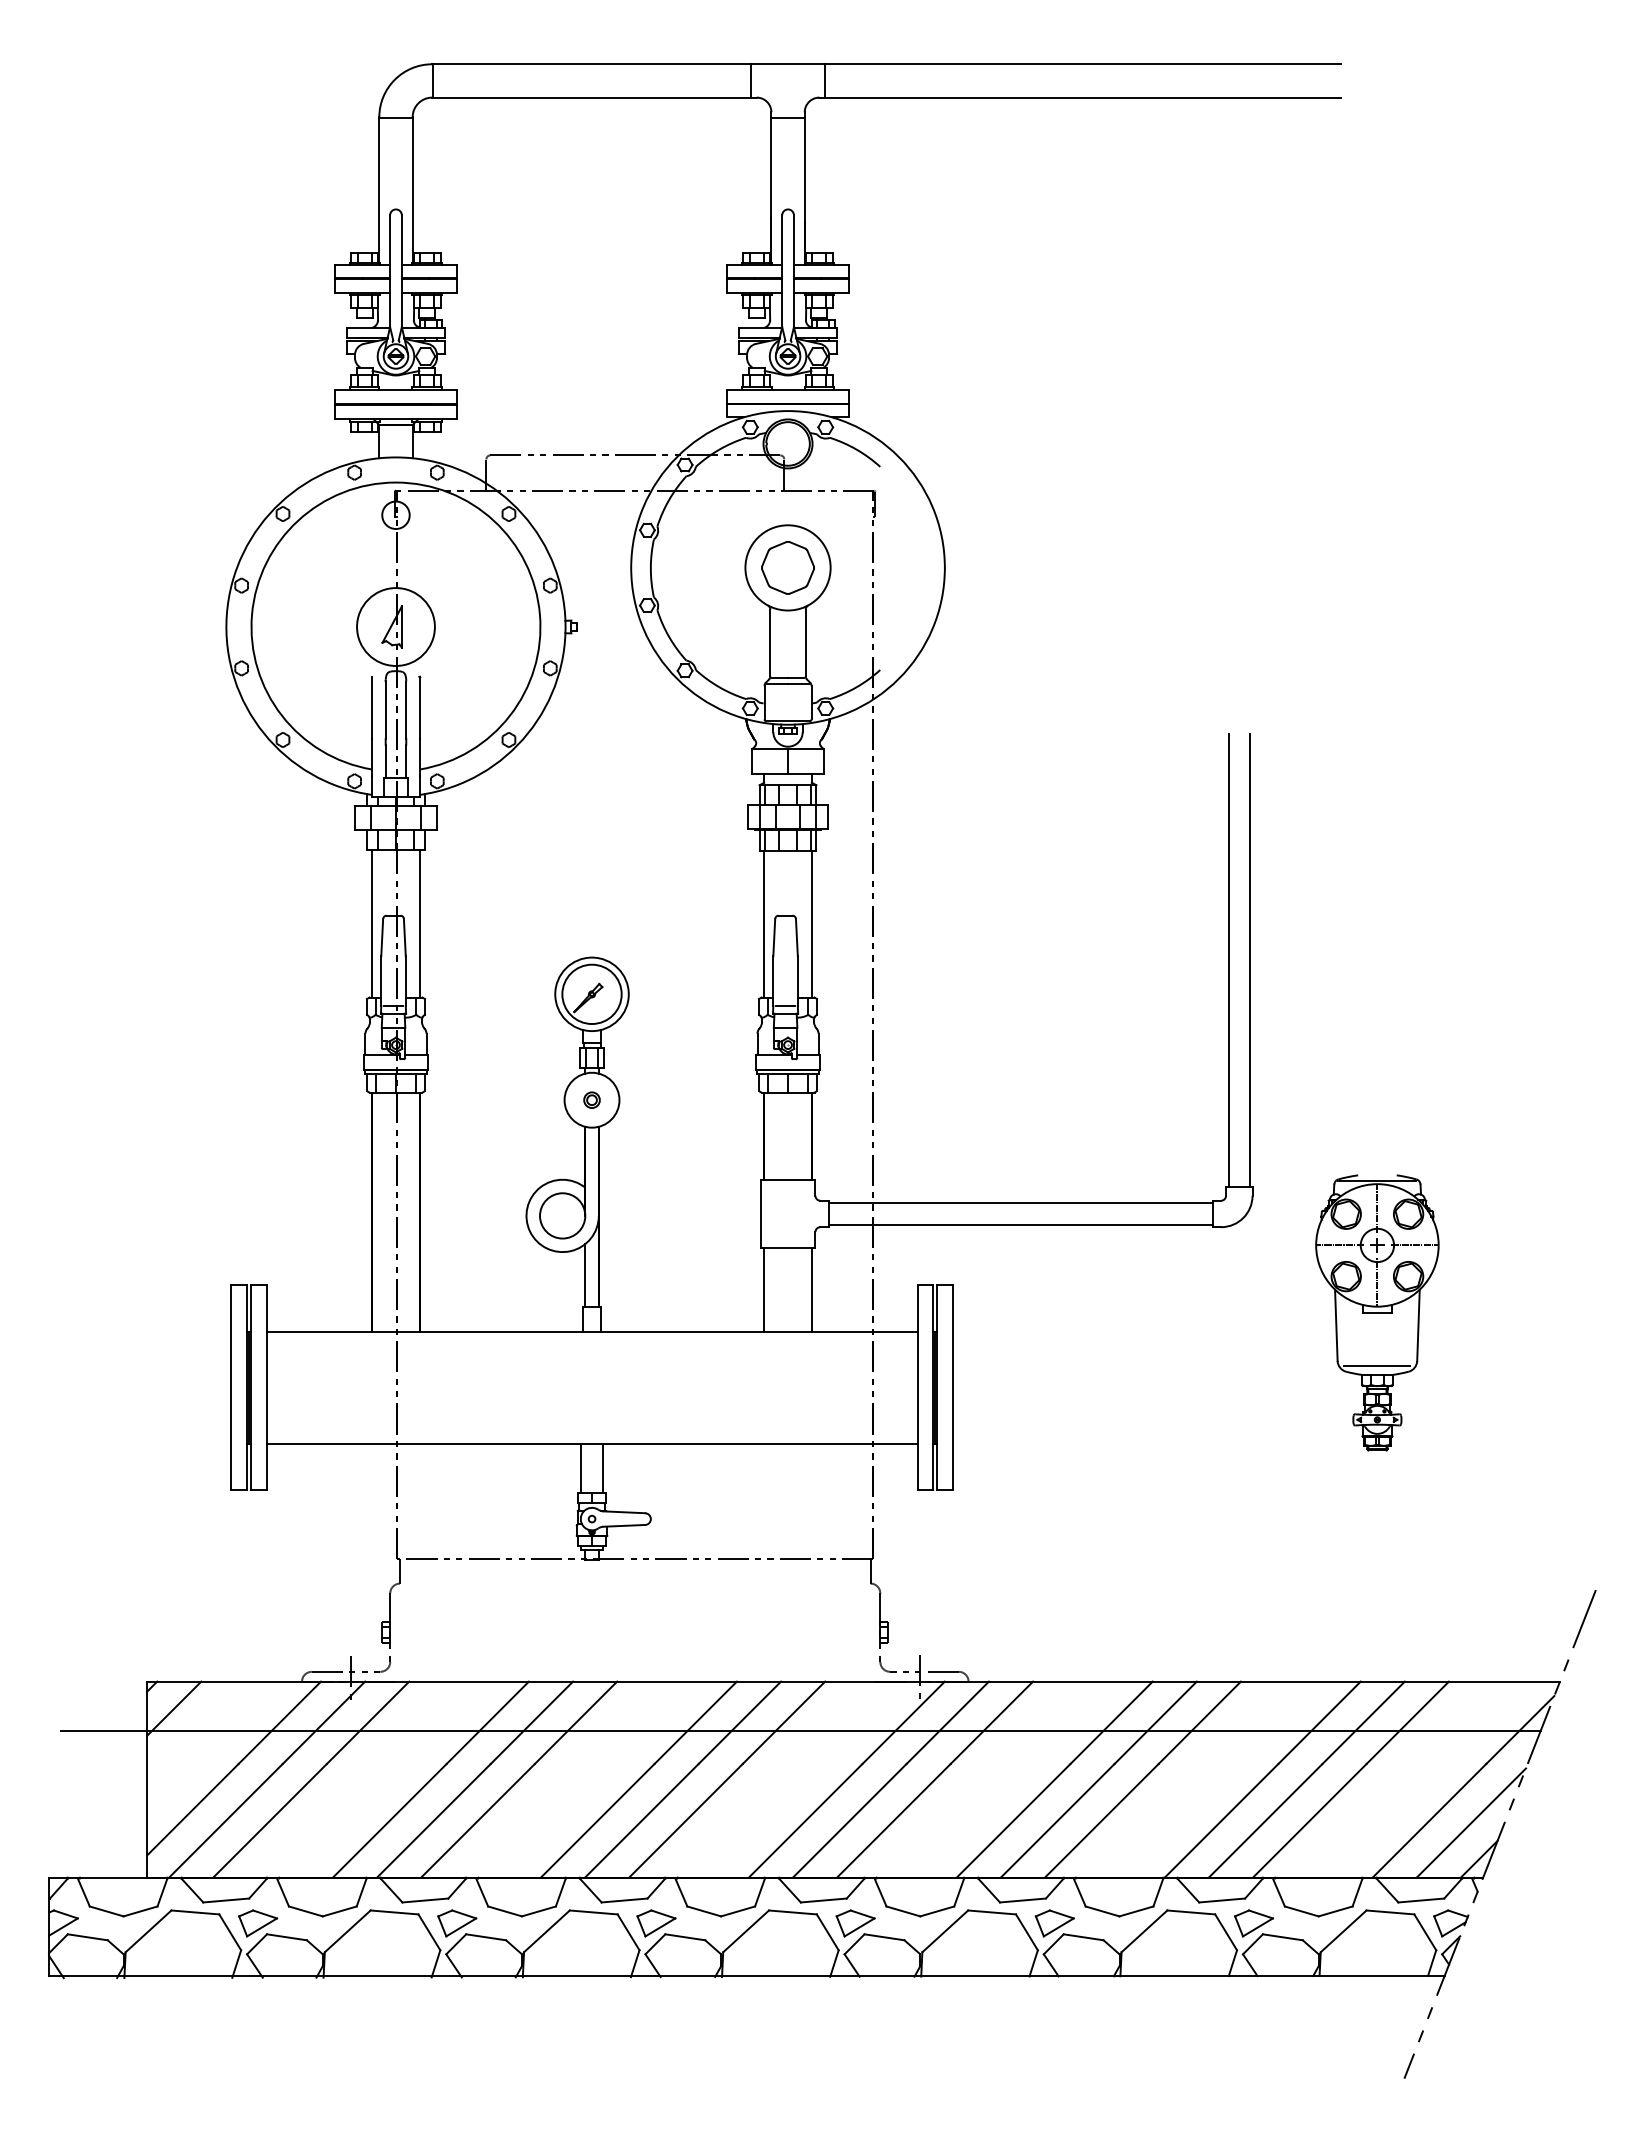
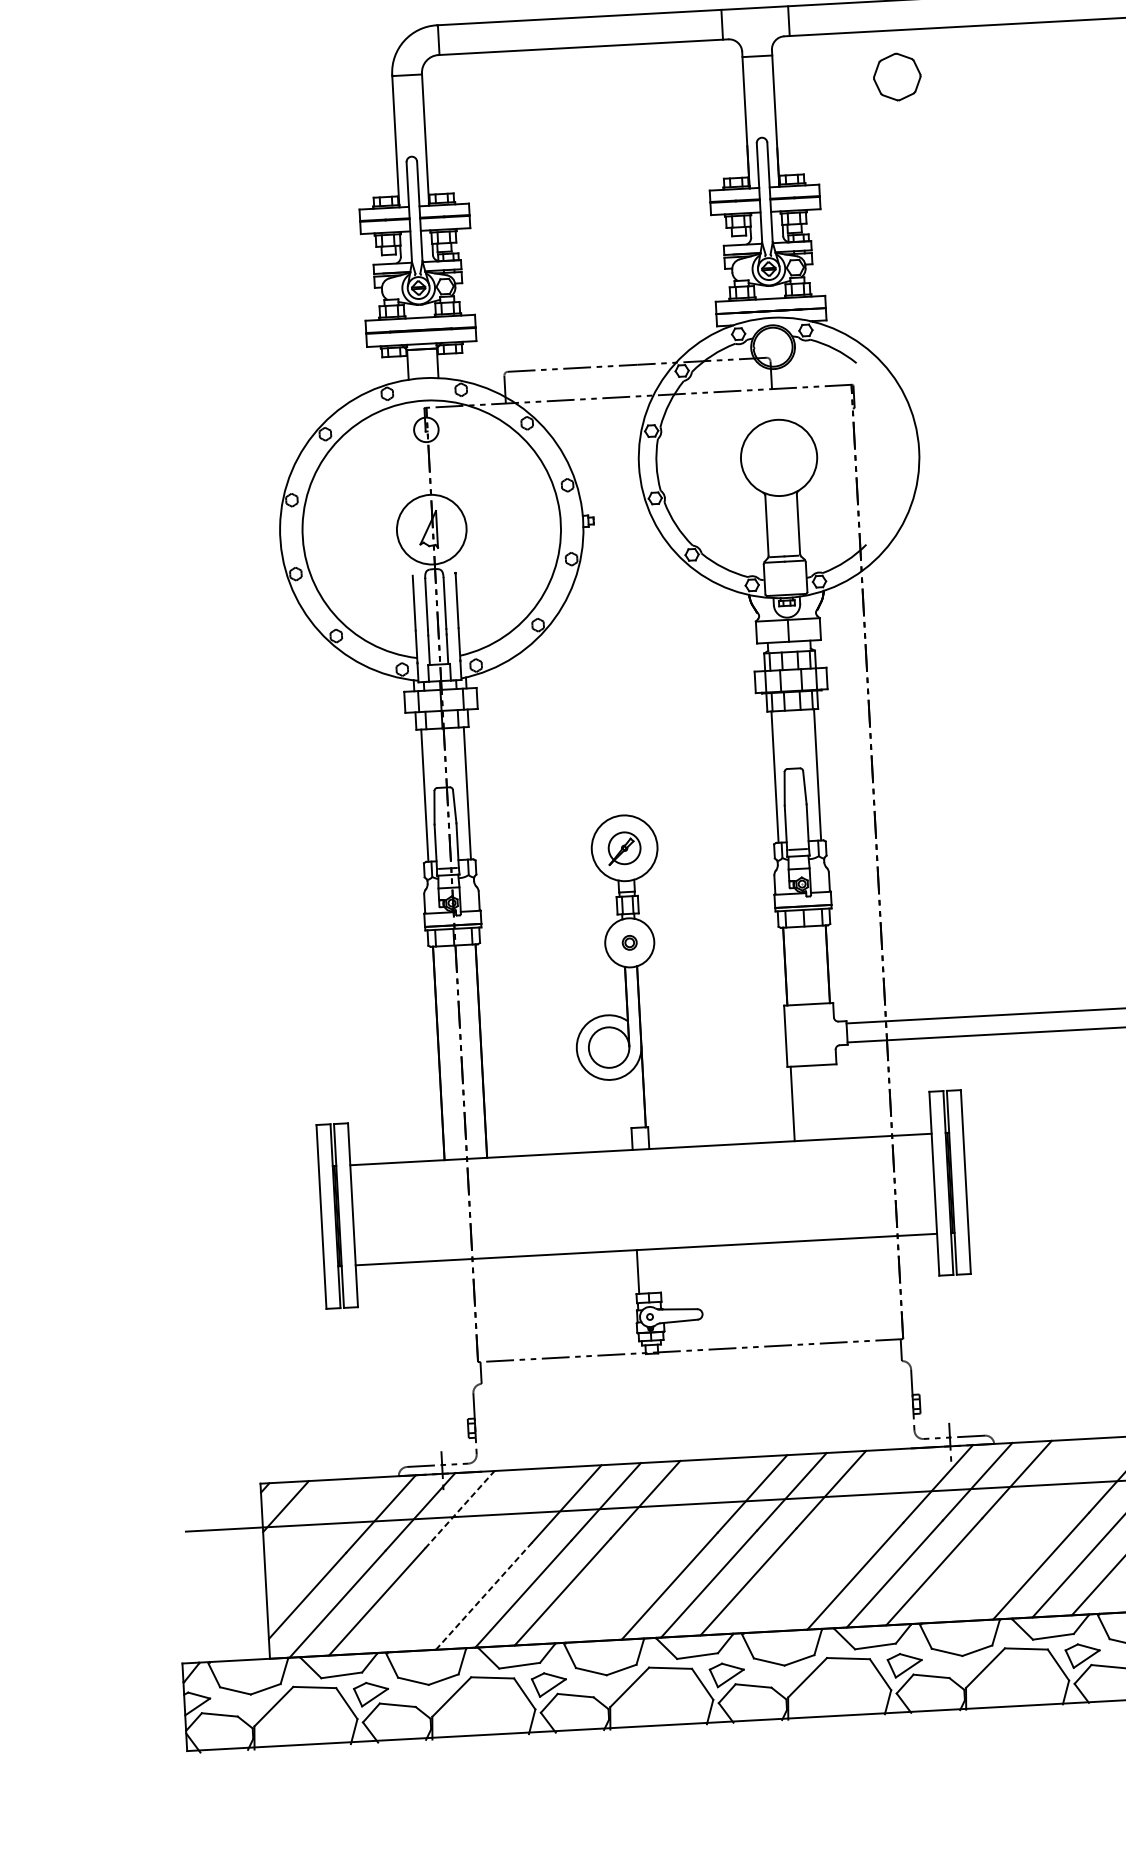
part: (787, 567) -> (896, 76), moved
circle: (591, 994) -> (624, 848), size x0.6
line: (585, 1275) -> (632, 1099), removed
line: (811, 1289) -> (834, 1101), removed
line: (602, 1467) -> (656, 1270), removed
line: (368, 1722) -> (460, 1509), solid -> dashed
line: (390, 1820) -> (484, 1595), solid -> dashed

